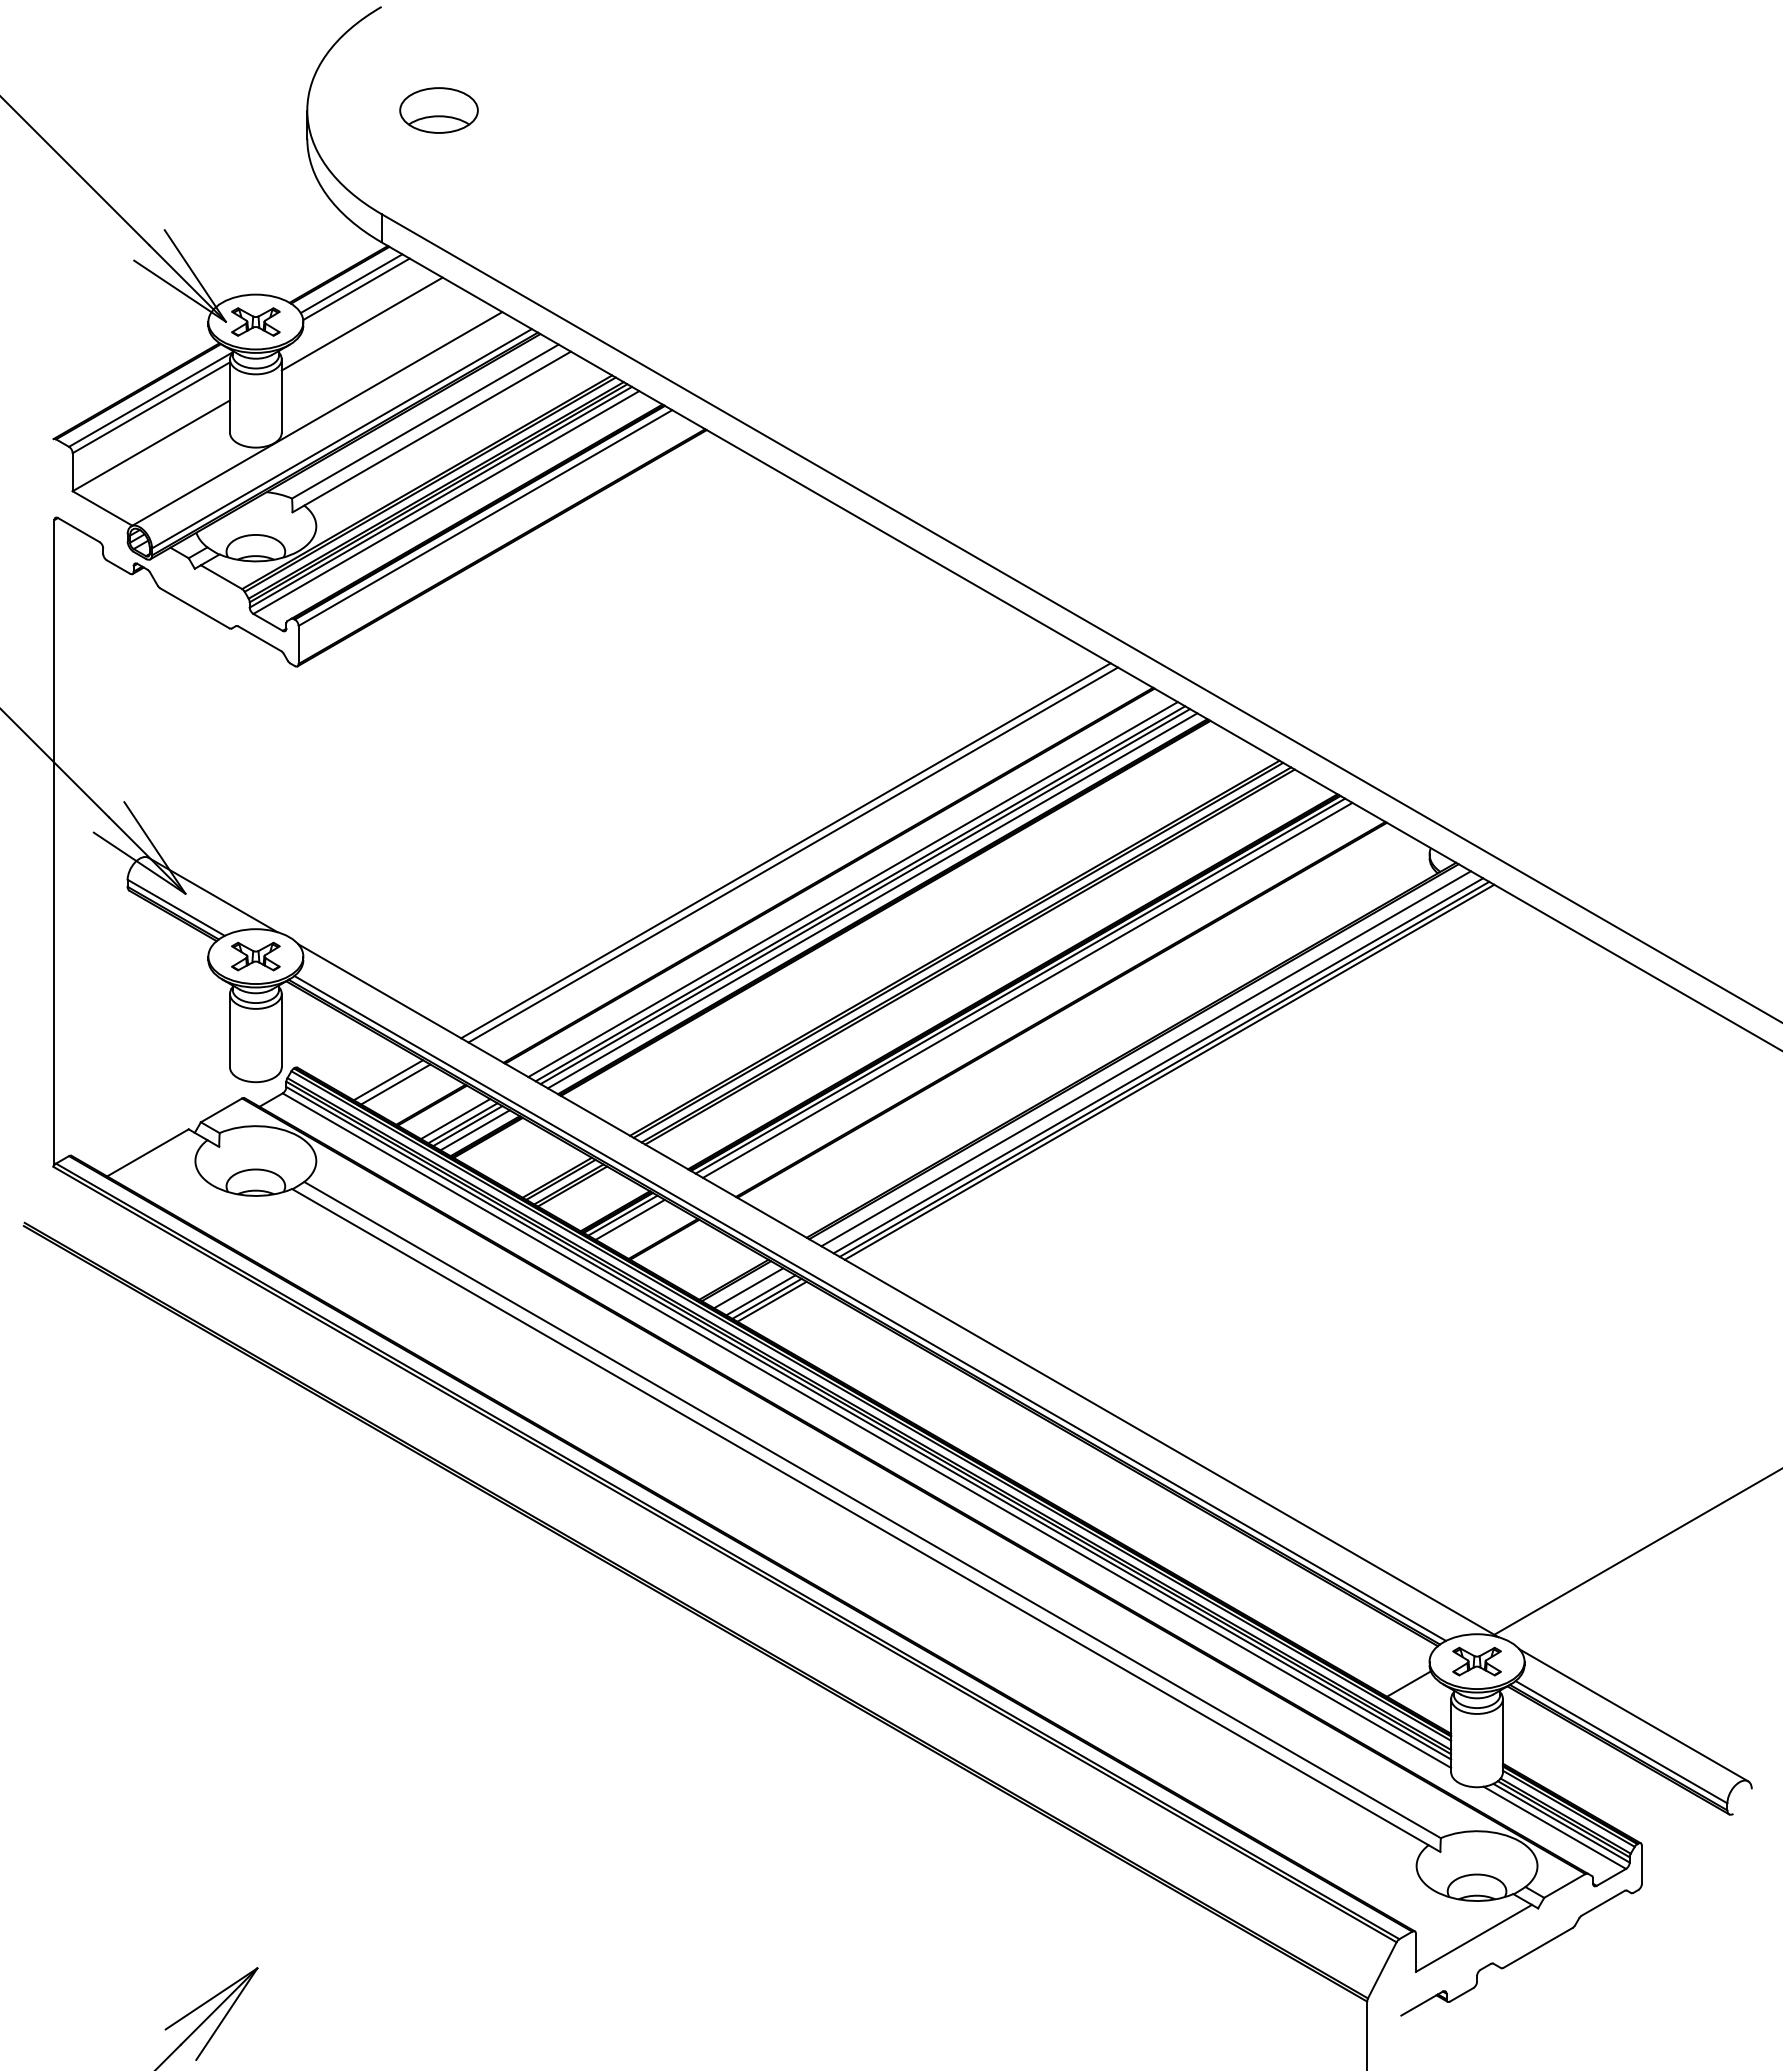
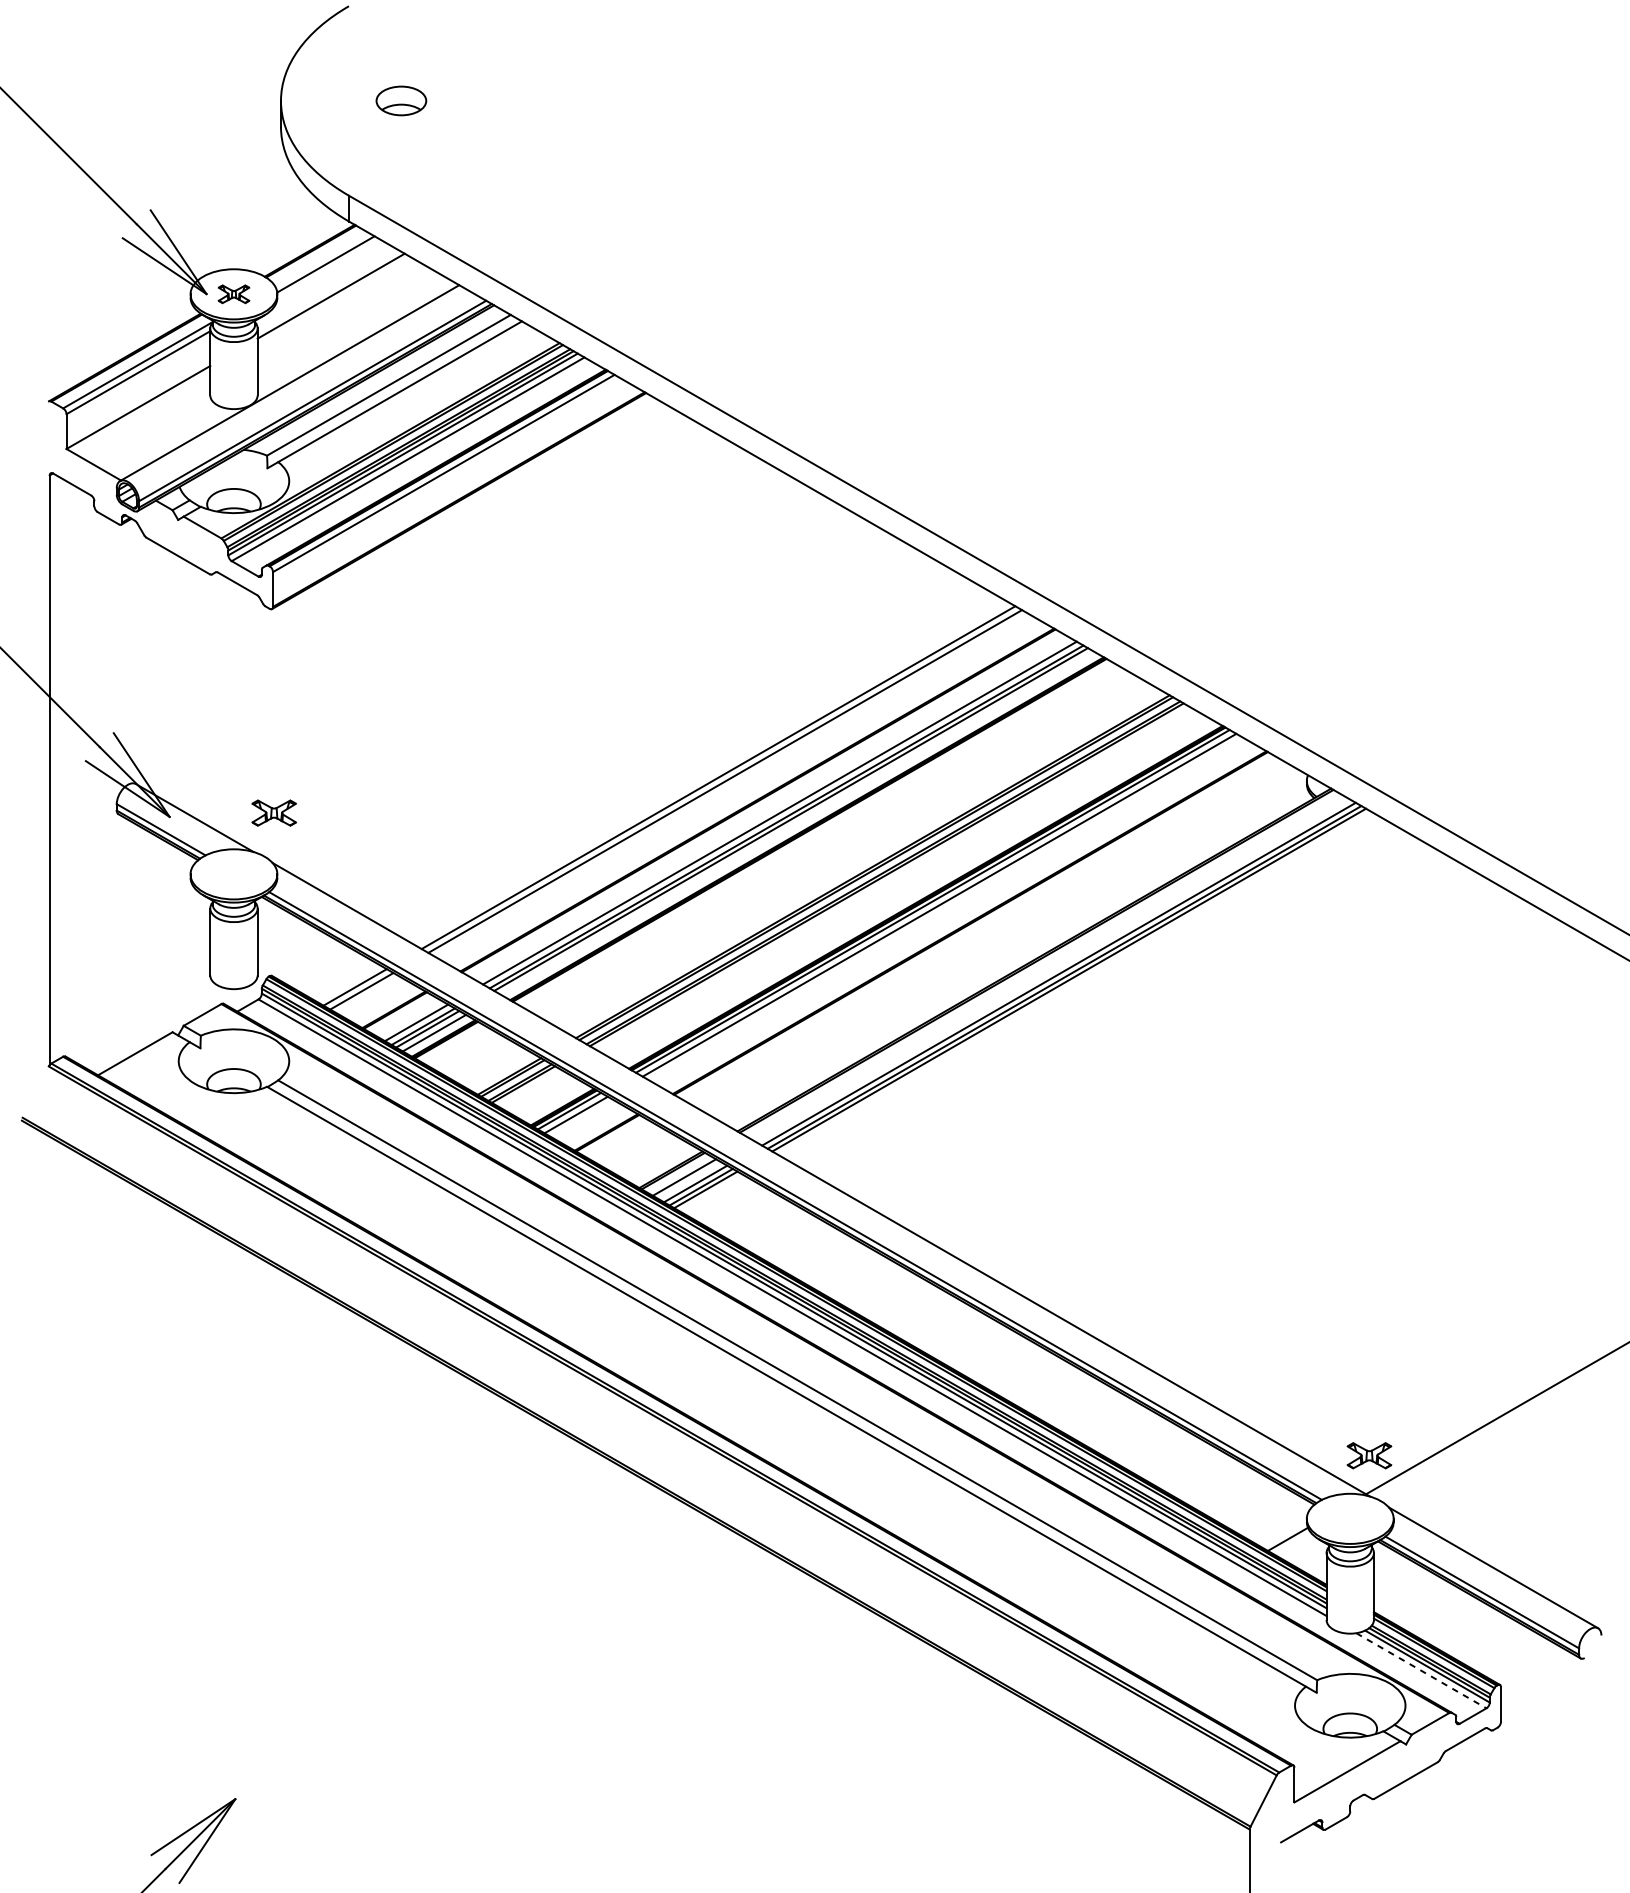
part: (438, 110) -> (400, 100), size x0.7
line: (351, 283) -> (321, 259), removed
part: (255, 321) -> (233, 293), size x0.7
line: (872, 900) -> (797, 823), removed
part: (255, 956) -> (273, 813), moved
line: (1145, 1058) -> (1047, 967), removed
part: (1476, 1661) -> (1368, 1455), moved
line: (1555, 1828) -> (1421, 1671), solid -> dashed

